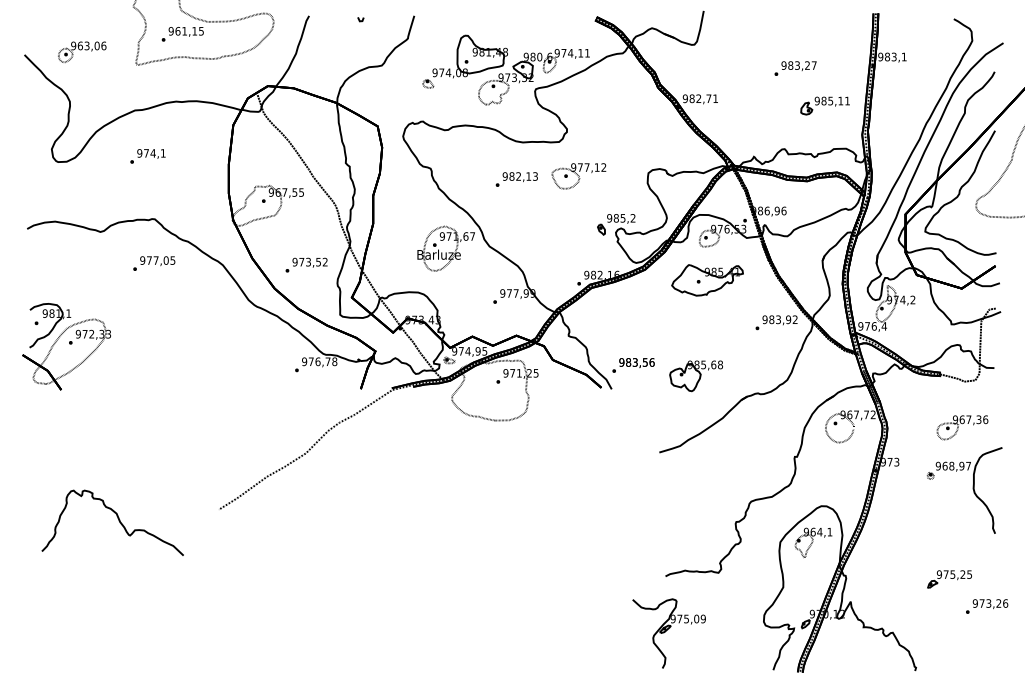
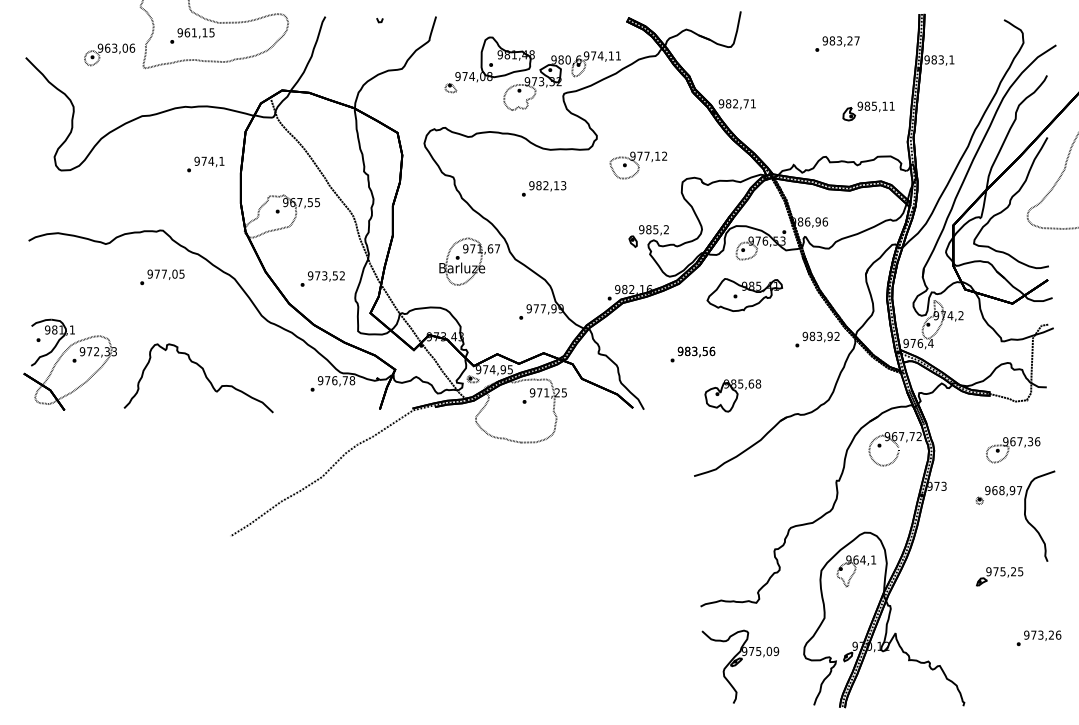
part: (82, 51) -> (109, 54), moved
text: (795, 68) -> (837, 43), moved
text: (147, 156) -> (205, 164), moved
part: (579, 176) -> (638, 165), moved
text: (633, 365) -> (692, 354), moved
curve: (118, 520) -> (204, 375), moved
part: (949, 579) -> (999, 576), moved
part: (669, 633) -> (740, 666), moved

